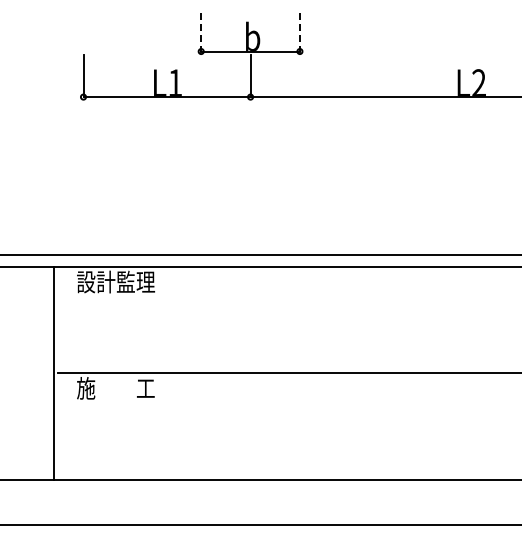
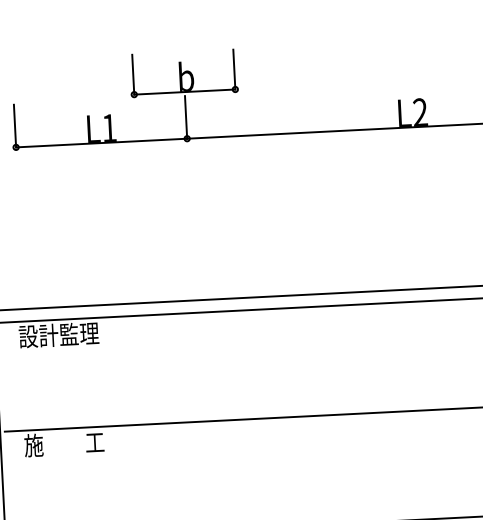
line: (201, 32) -> (133, 75), dashed -> solid
line: (299, 32) -> (233, 70), dashed -> solid

